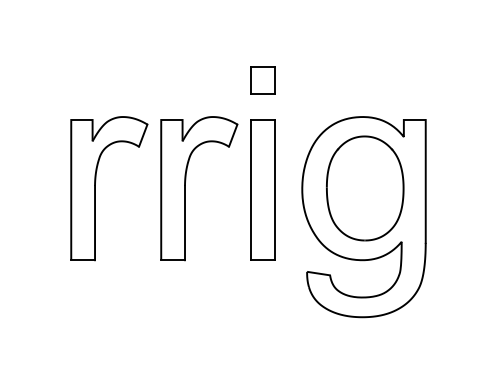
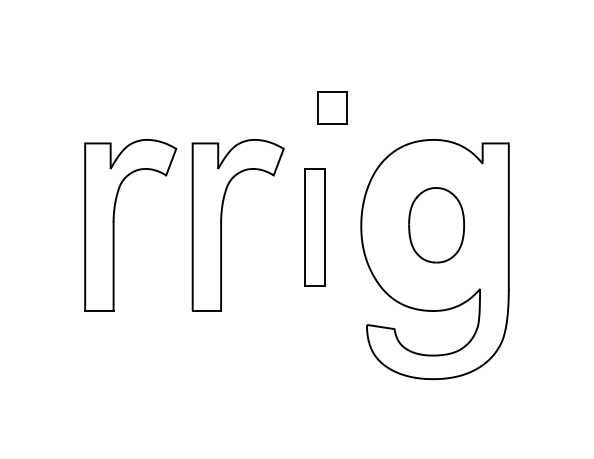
part: (262, 80) -> (331, 108), moved
part: (365, 188) -> (436, 225), size x0.6
part: (262, 189) -> (313, 226), size x0.7

